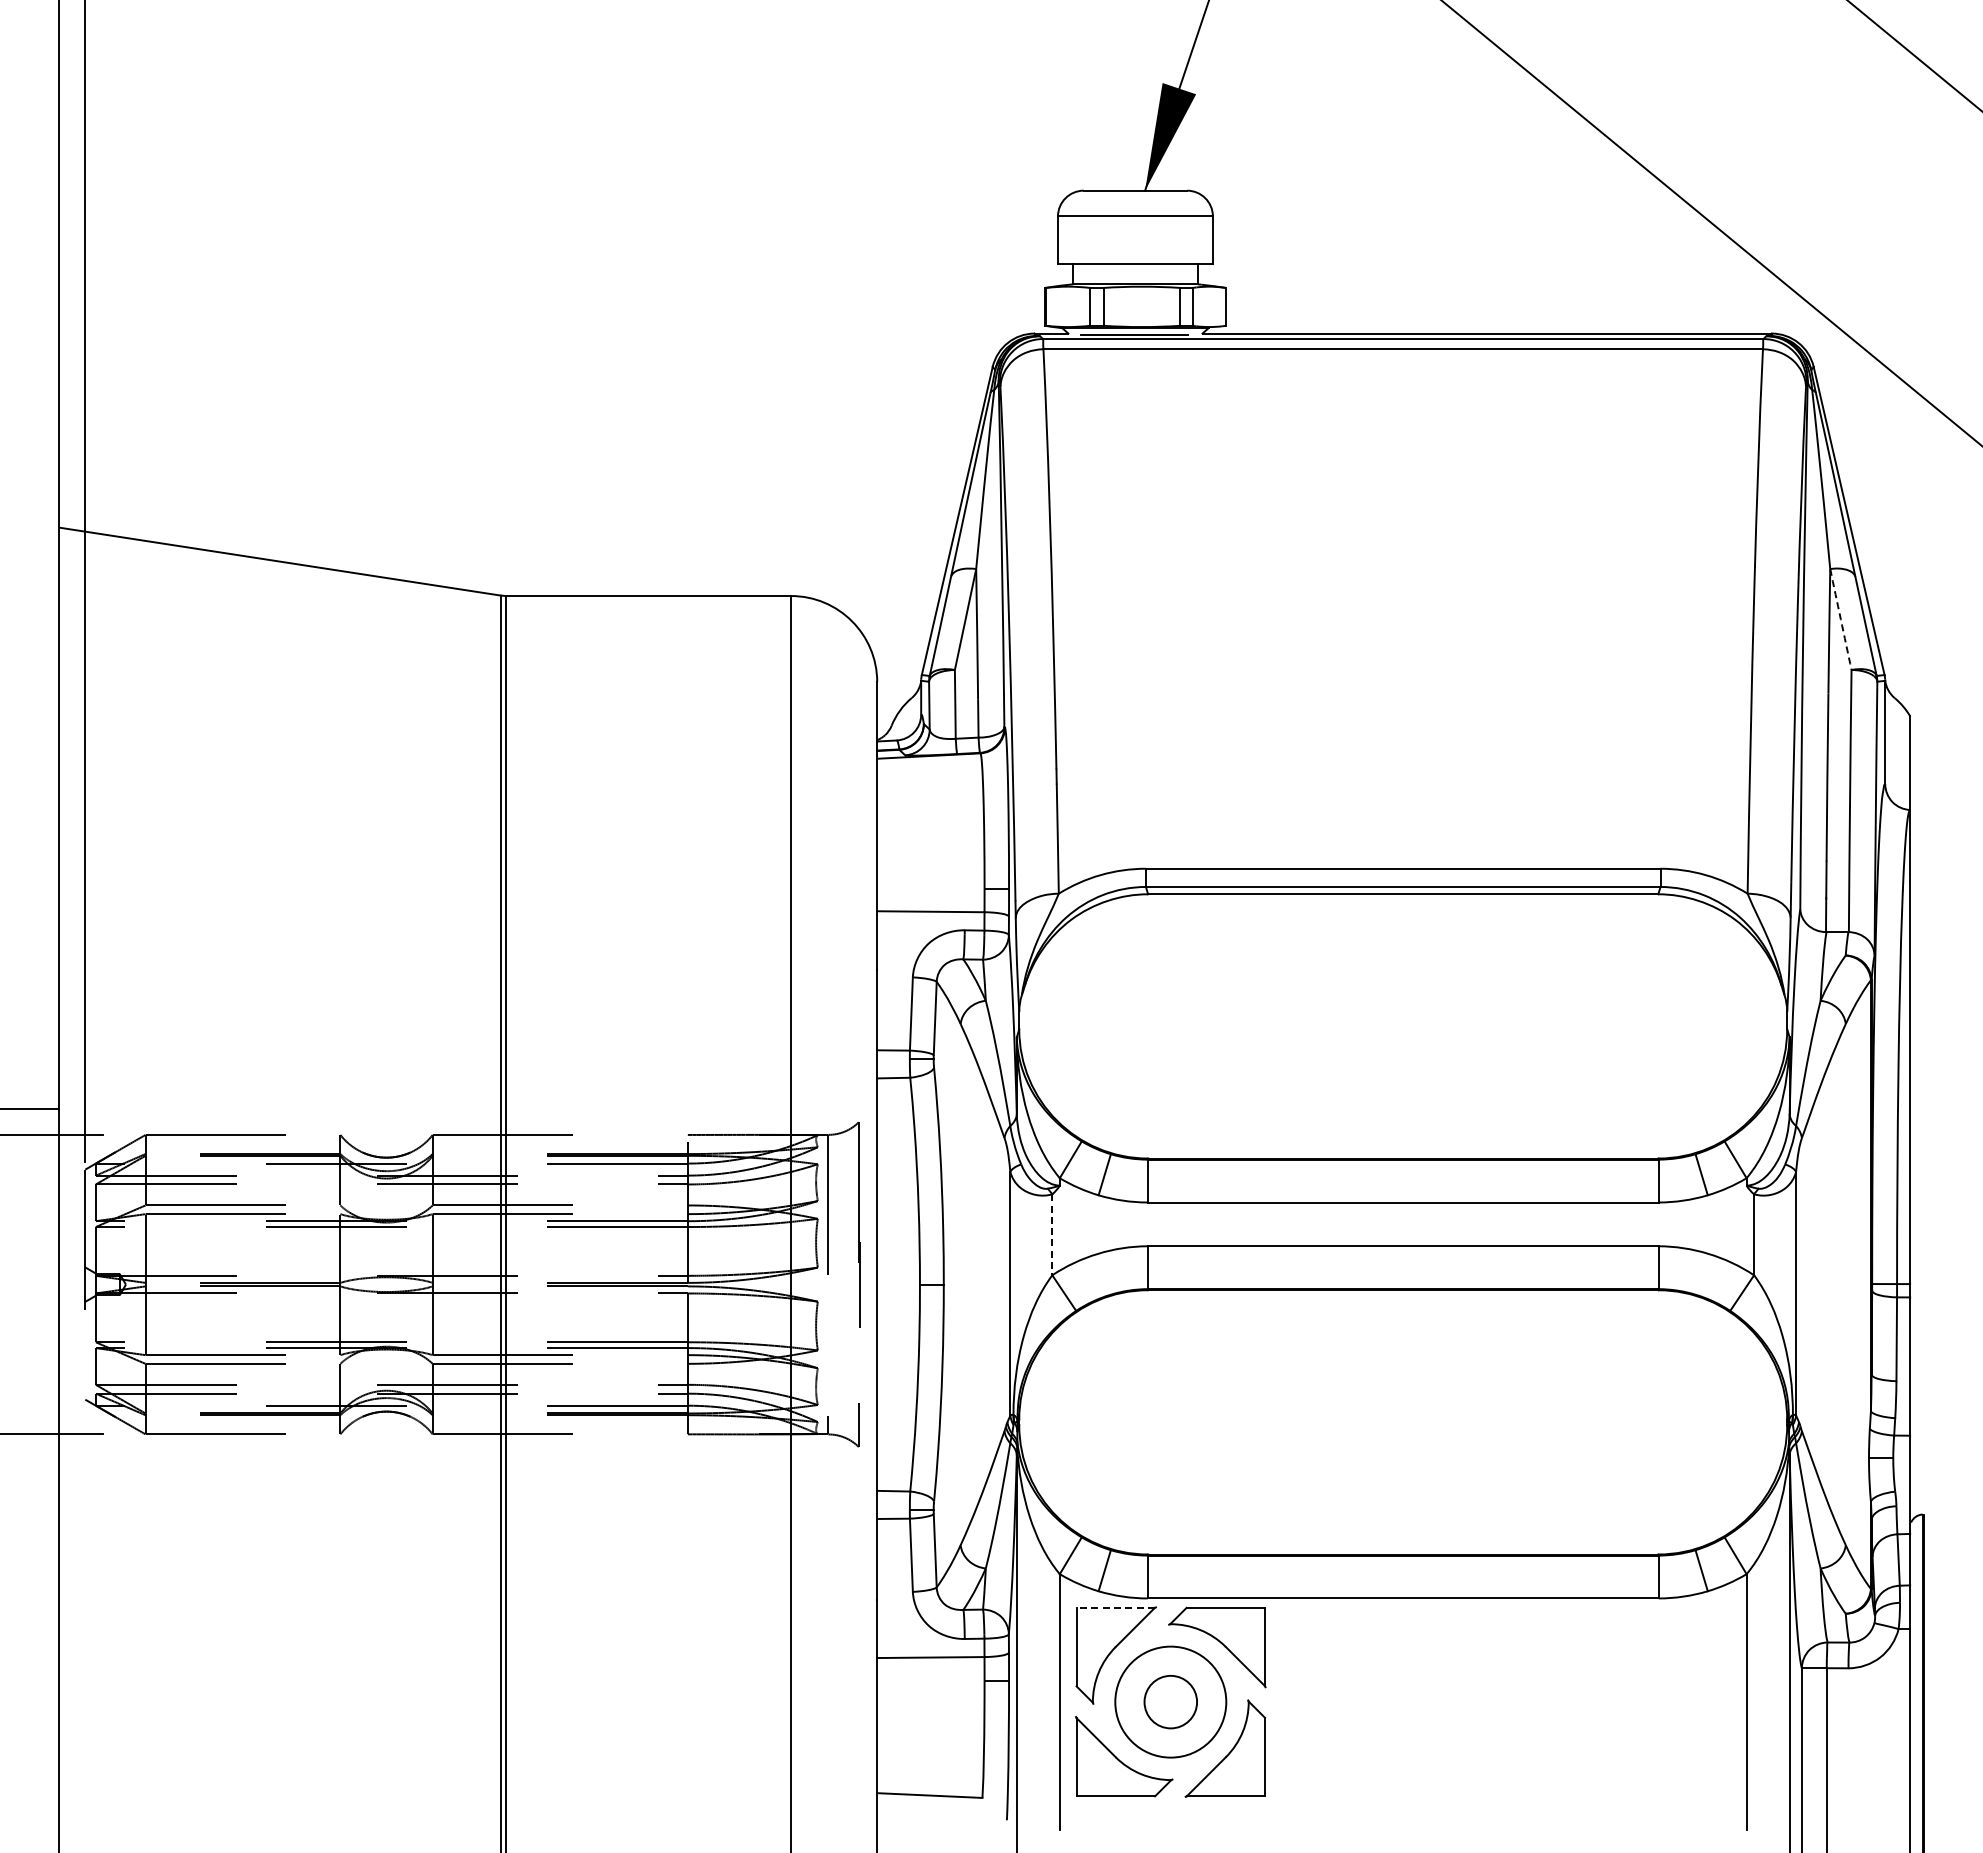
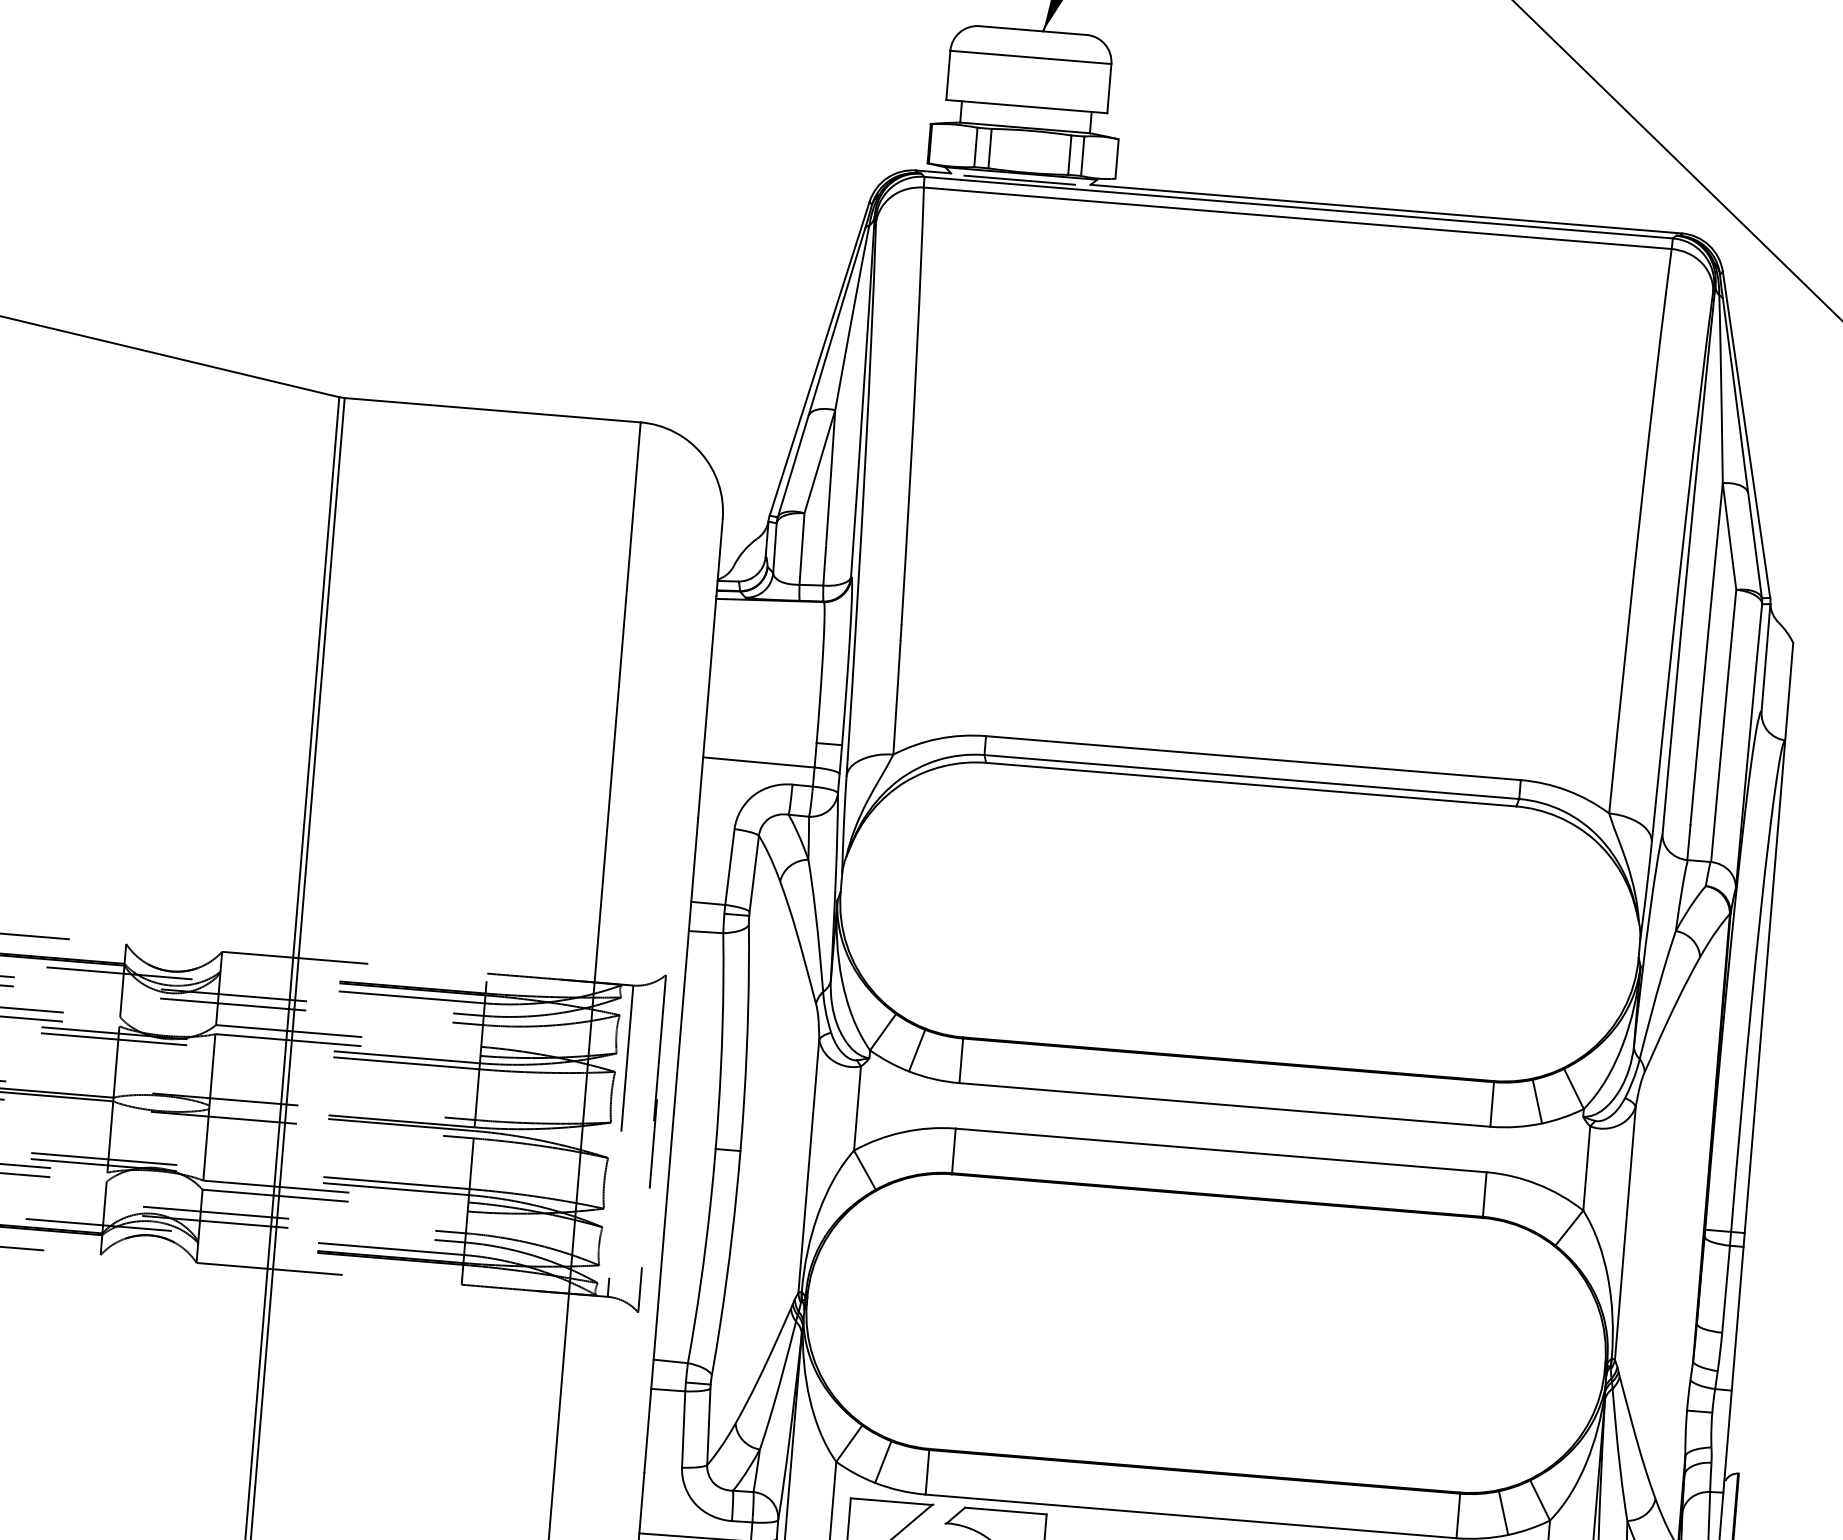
arc: (1840, 619) -> (1729, 536), dashed -> solid
line: (1052, 1234) -> (857, 1108), dashed -> solid
line: (1115, 1607) -> (891, 1501), dashed -> solid

